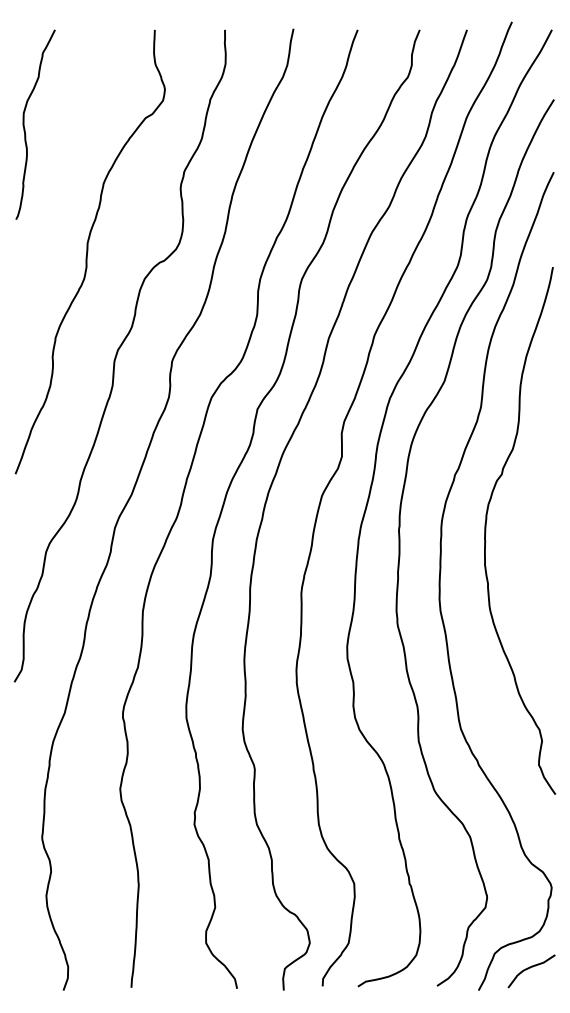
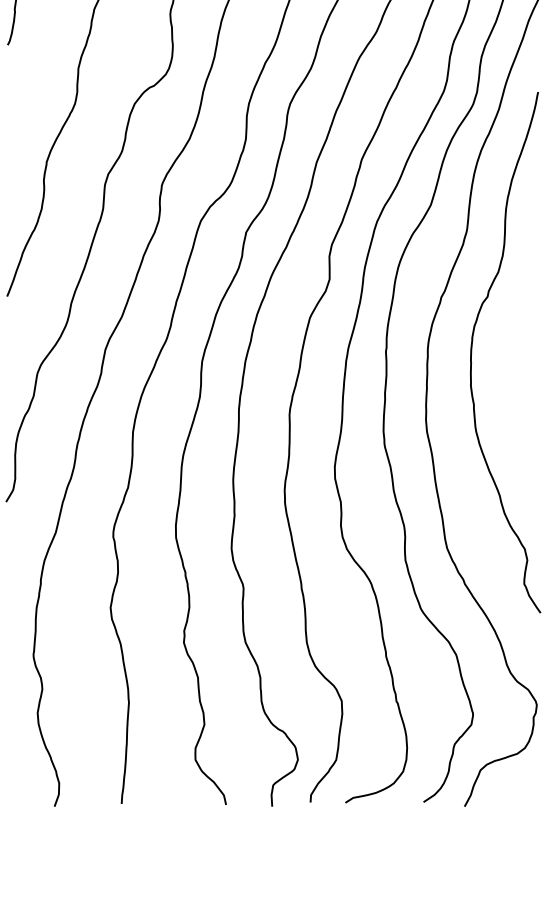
curve: (530, 968) -> (515, 784), removed

